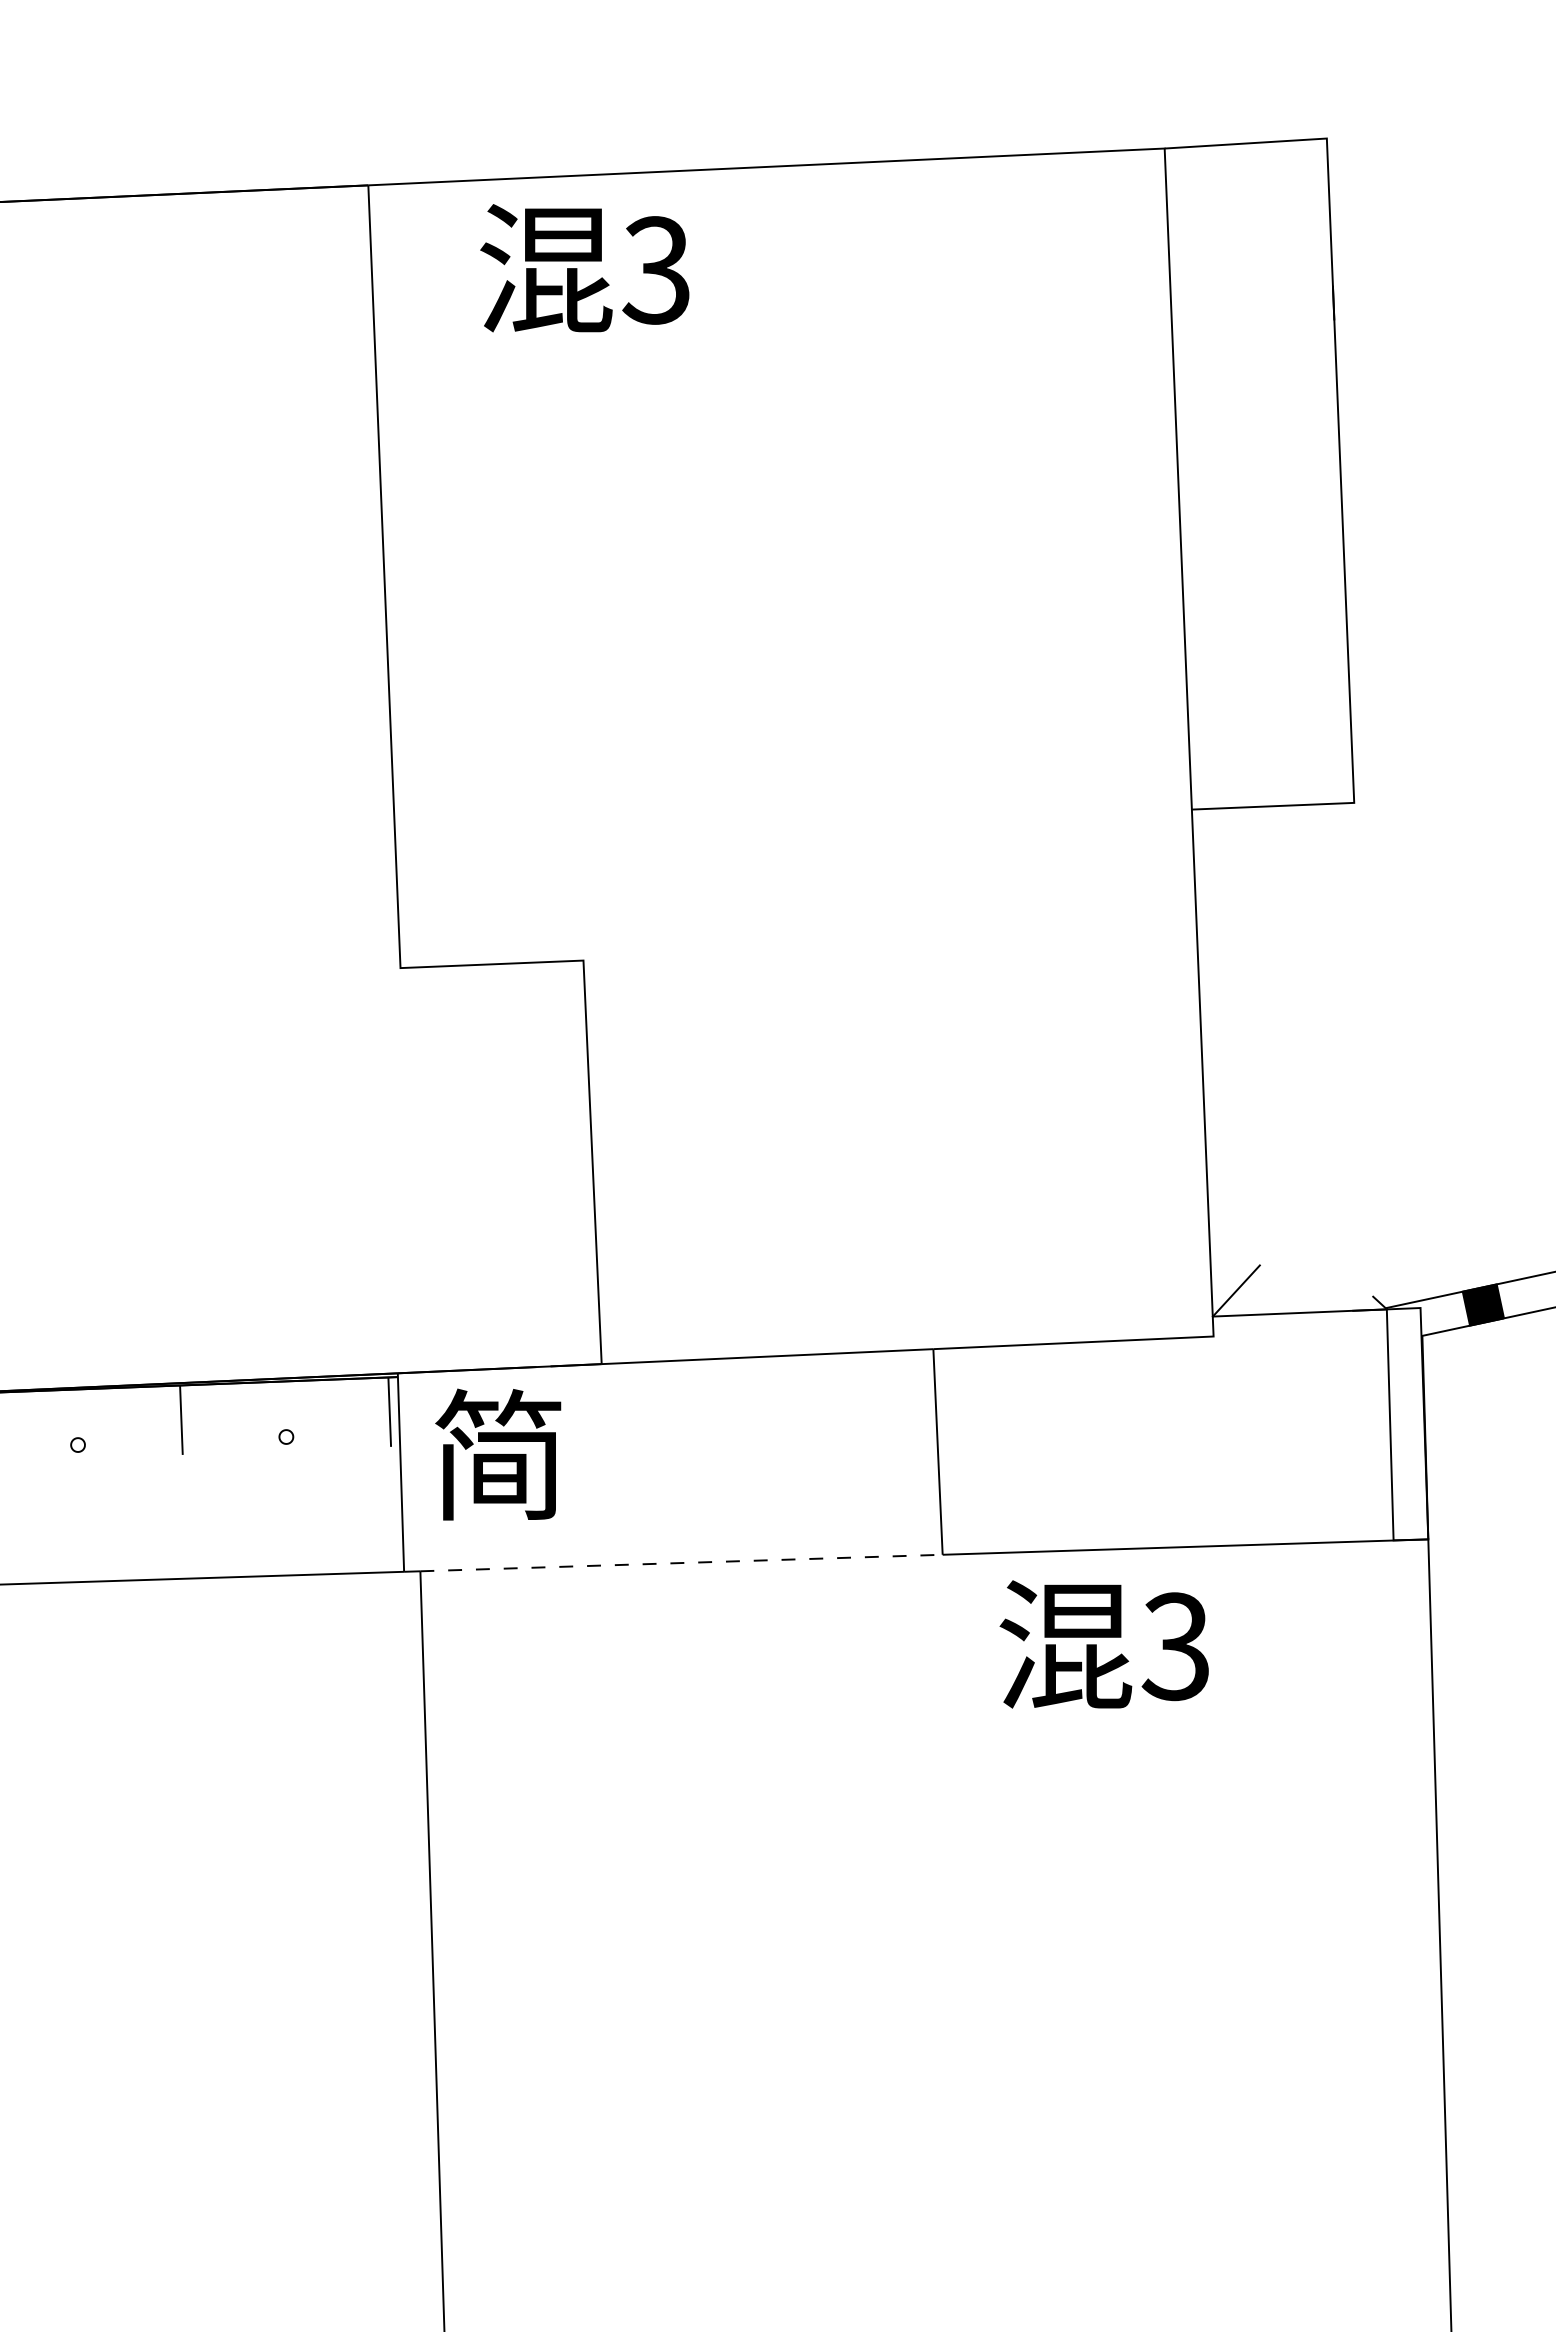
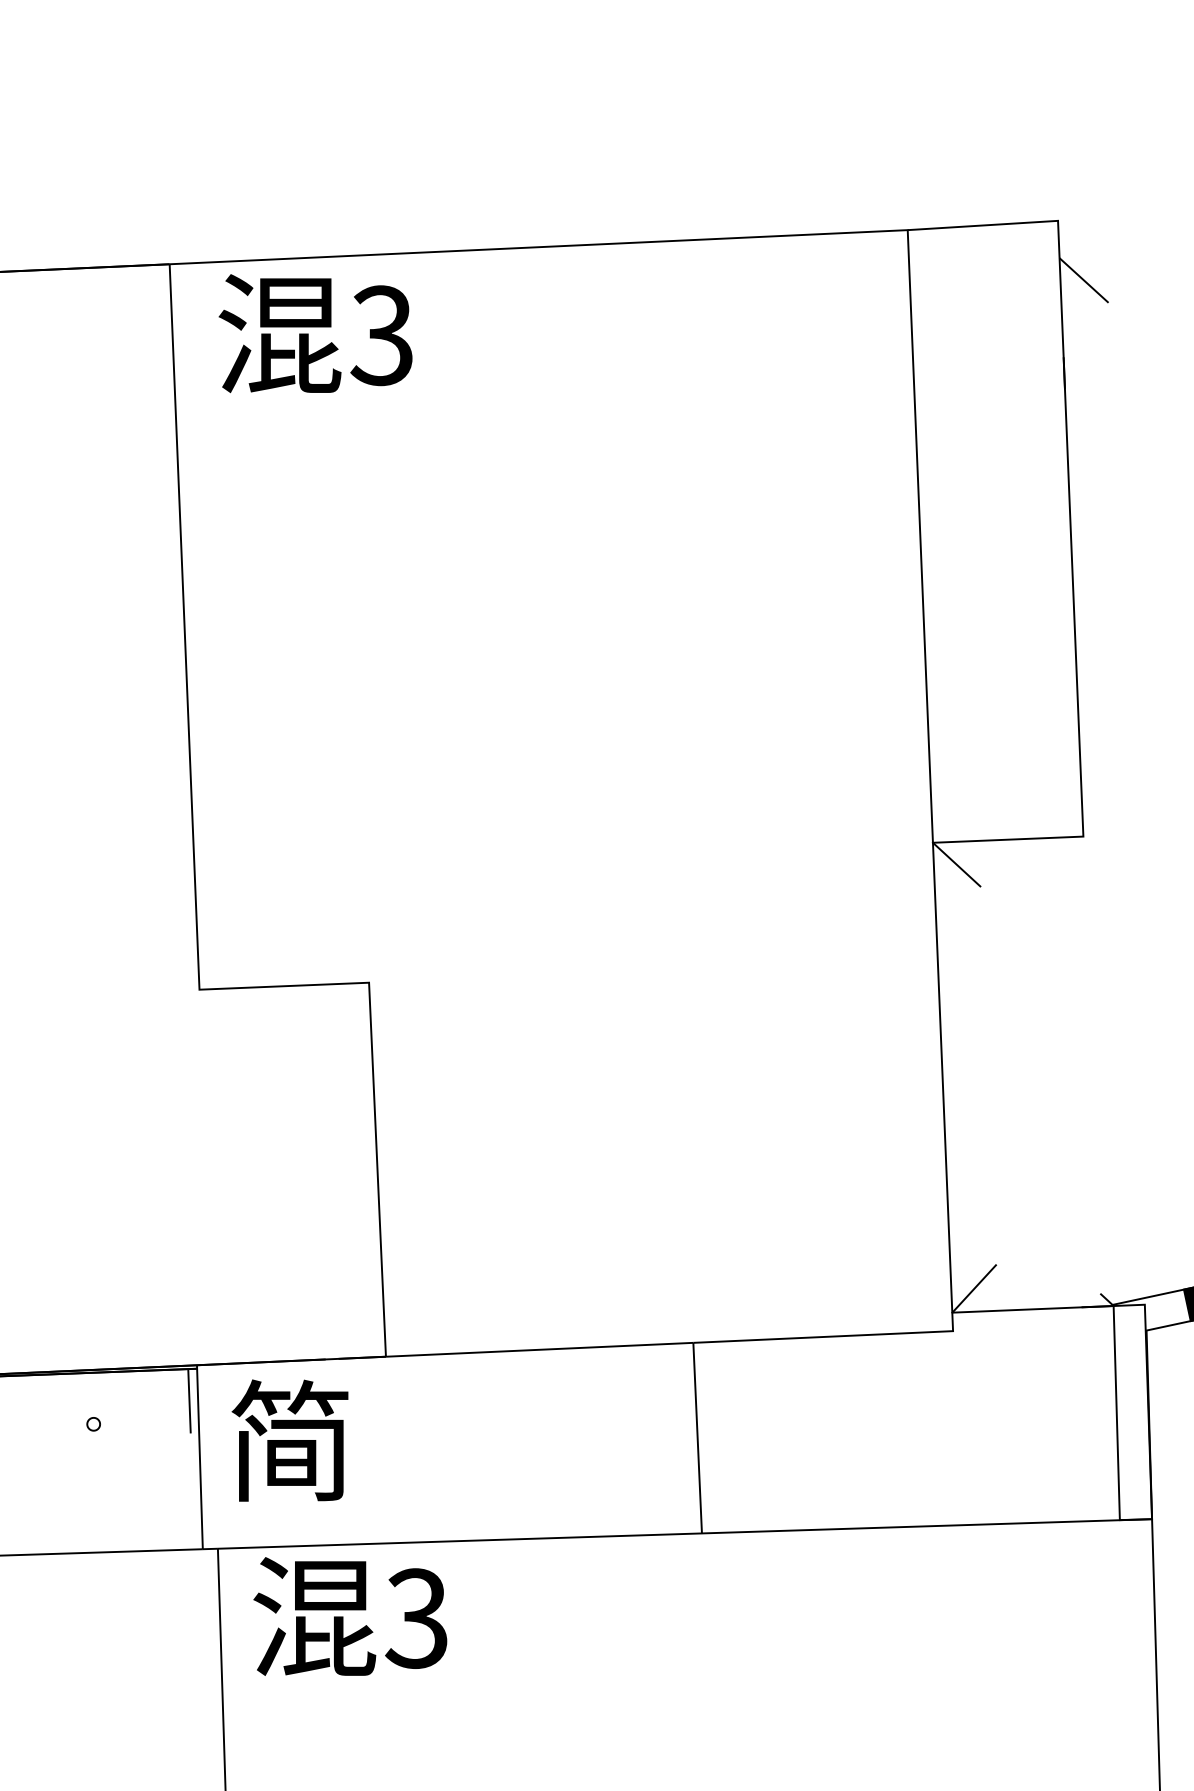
line: (1354, 202) -> (1083, 280), added
text: (584, 268) -> (315, 333), moved
line: (1217, 832) -> (956, 864), added
line: (682, 1563) -> (460, 1541), dashed -> solid
text: (1103, 1644) -> (349, 1616), moved

